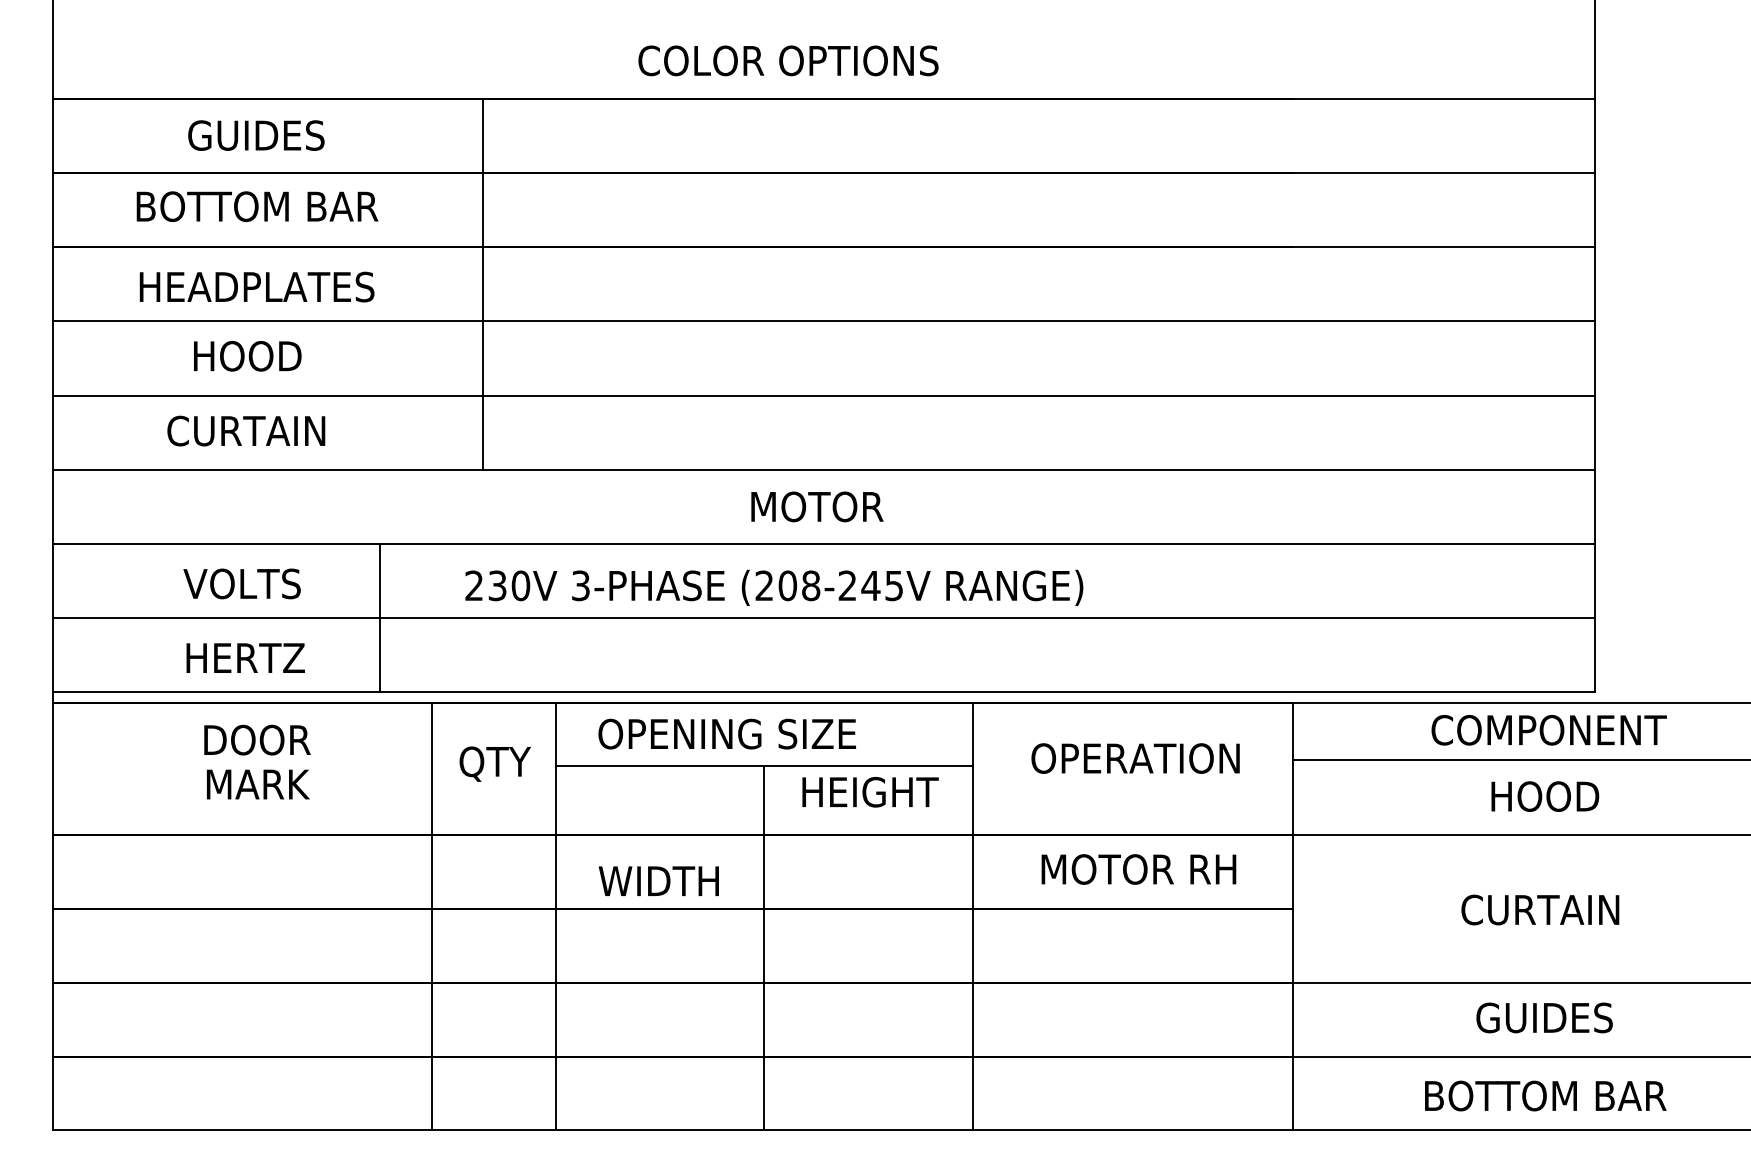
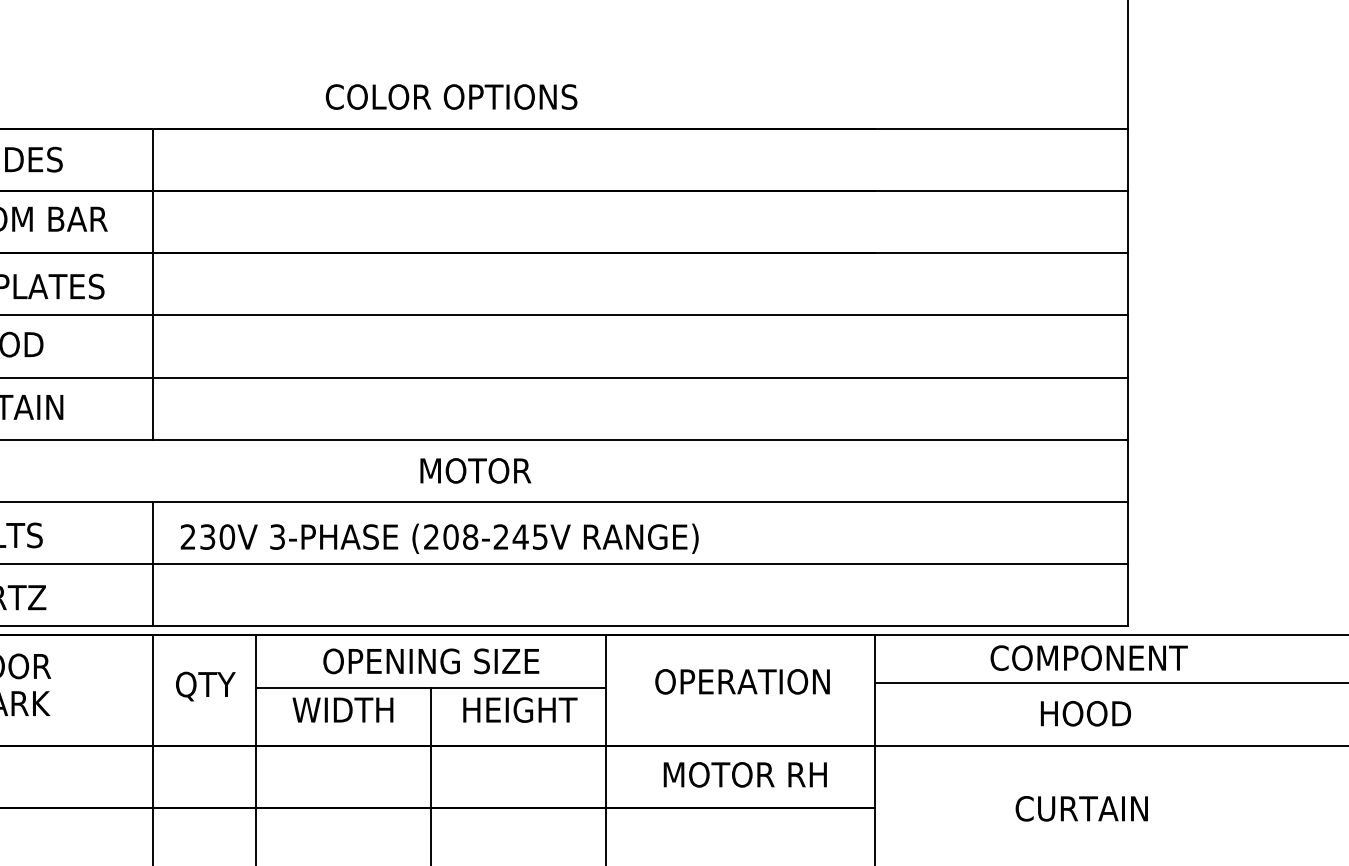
line: (482, 283) -> (152, 283), moved
line: (379, 618) -> (152, 564), moved
text: (726, 733) -> (430, 660), moved
text: (658, 880) -> (342, 709), moved

